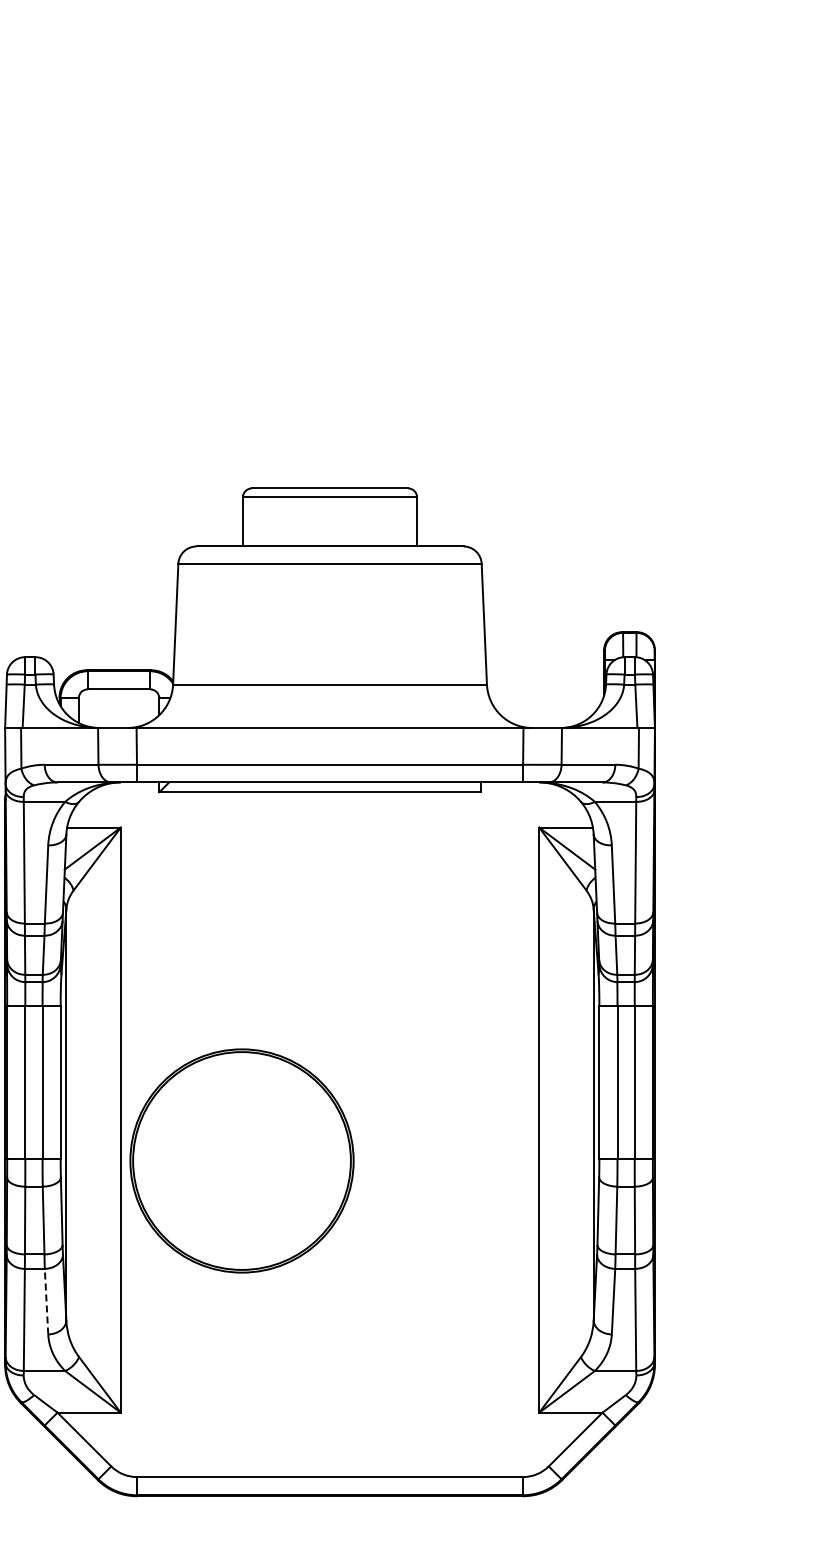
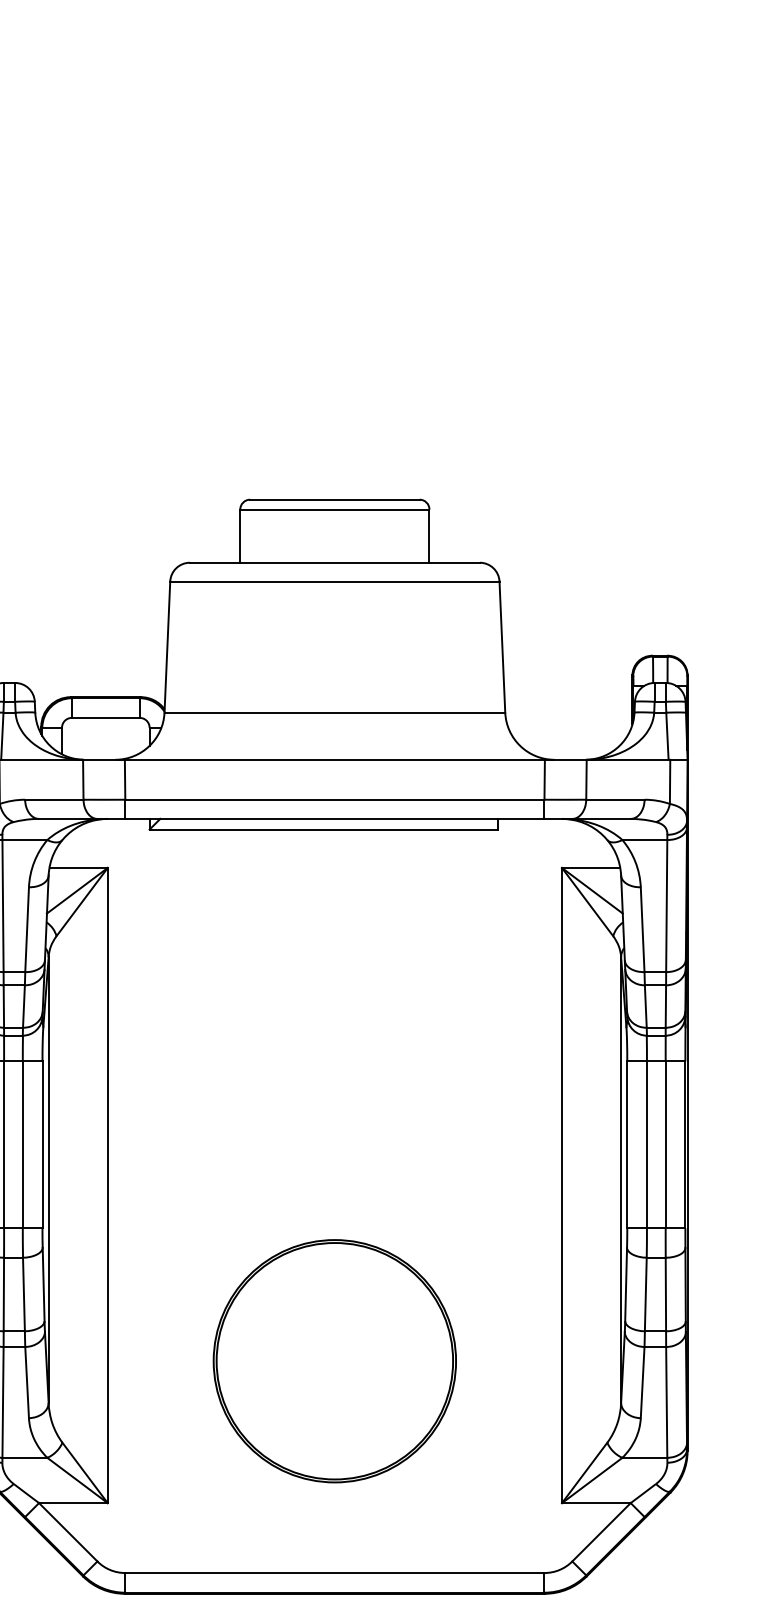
part: (241, 1160) -> (334, 1360), moved
line: (46, 1301) -> (27, 1382), dashed -> solid

